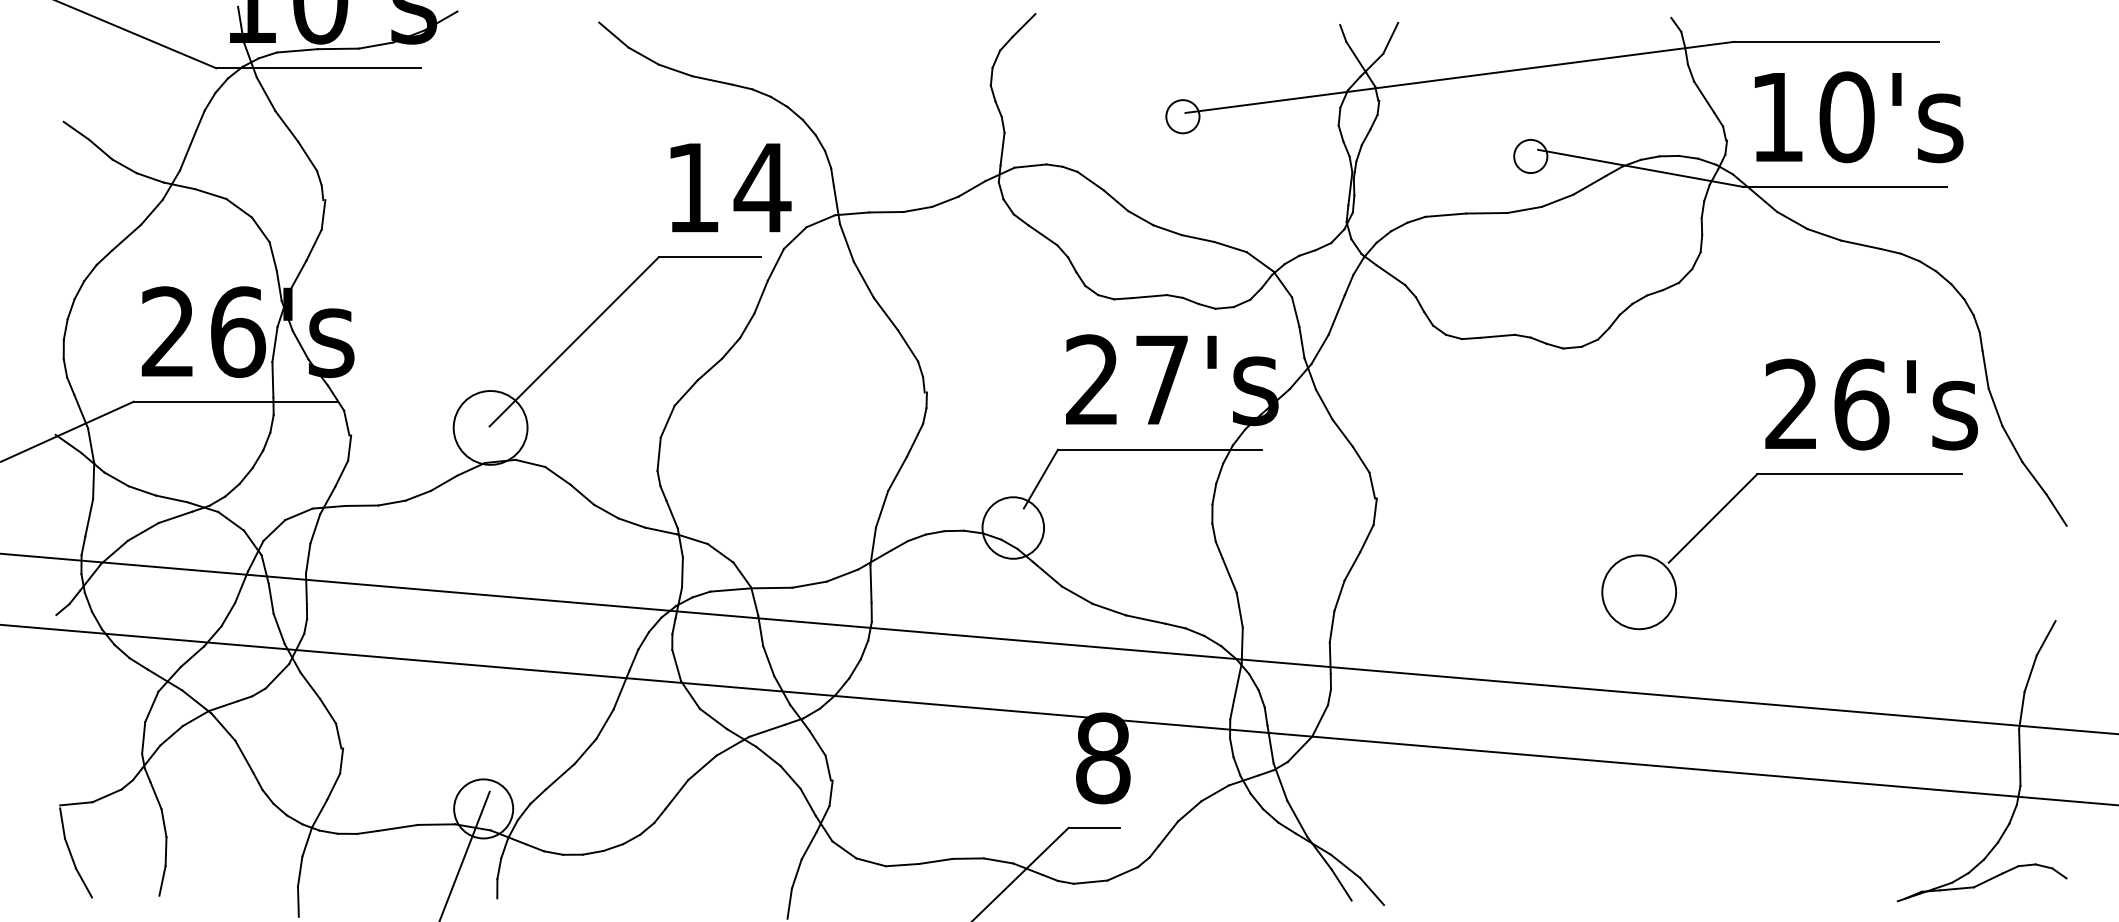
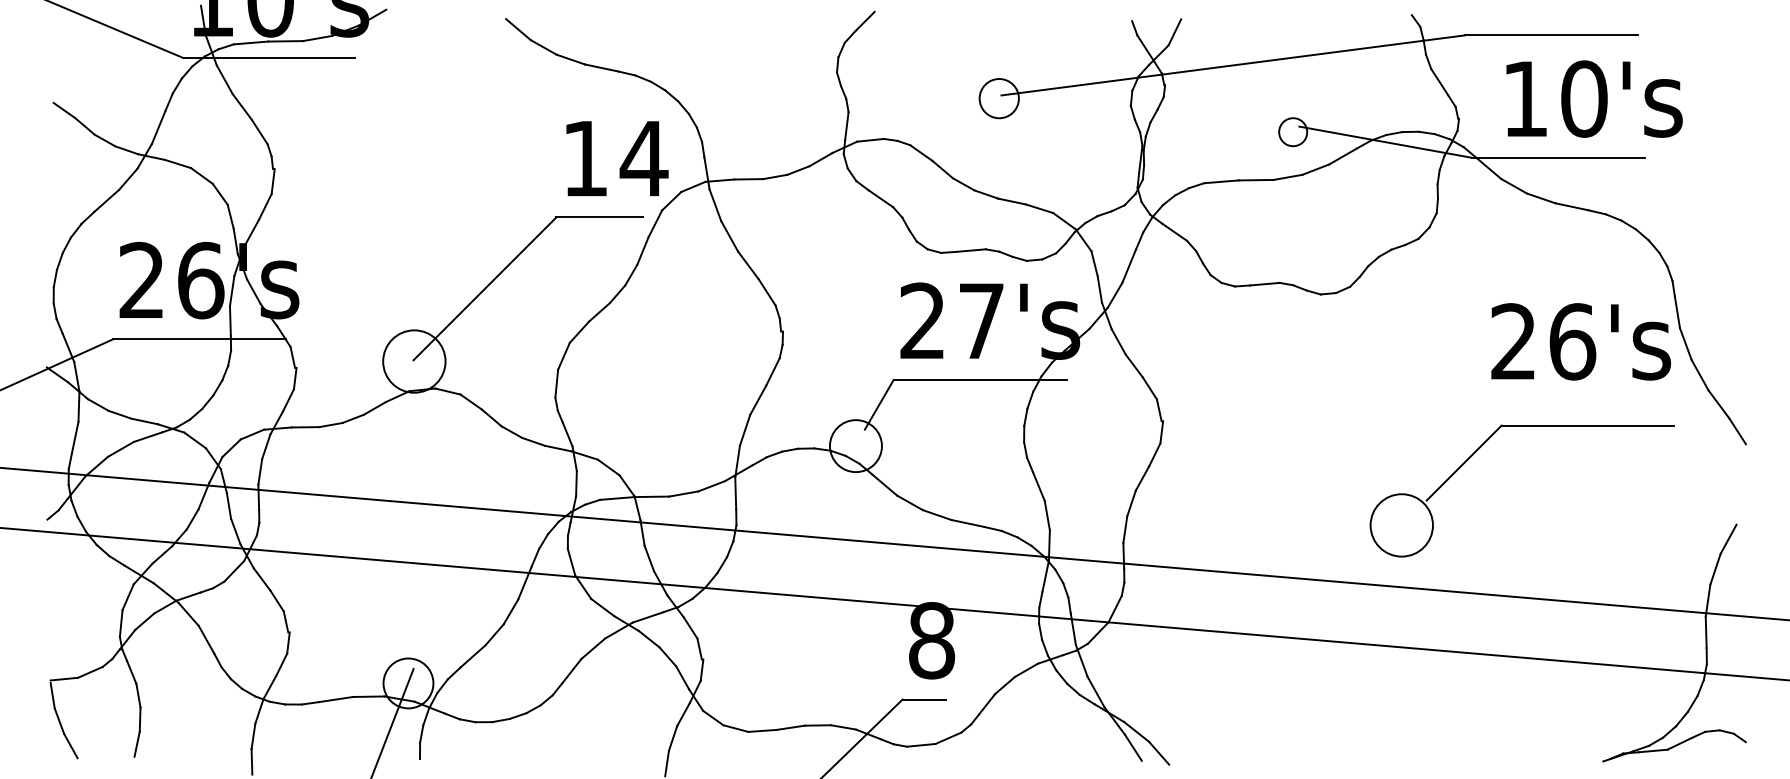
circle: (1183, 116) -> (999, 98), size x1.4
text: (1859, 116) -> (1594, 98), moved
part: (1732, 501) -> (1480, 448), moved

